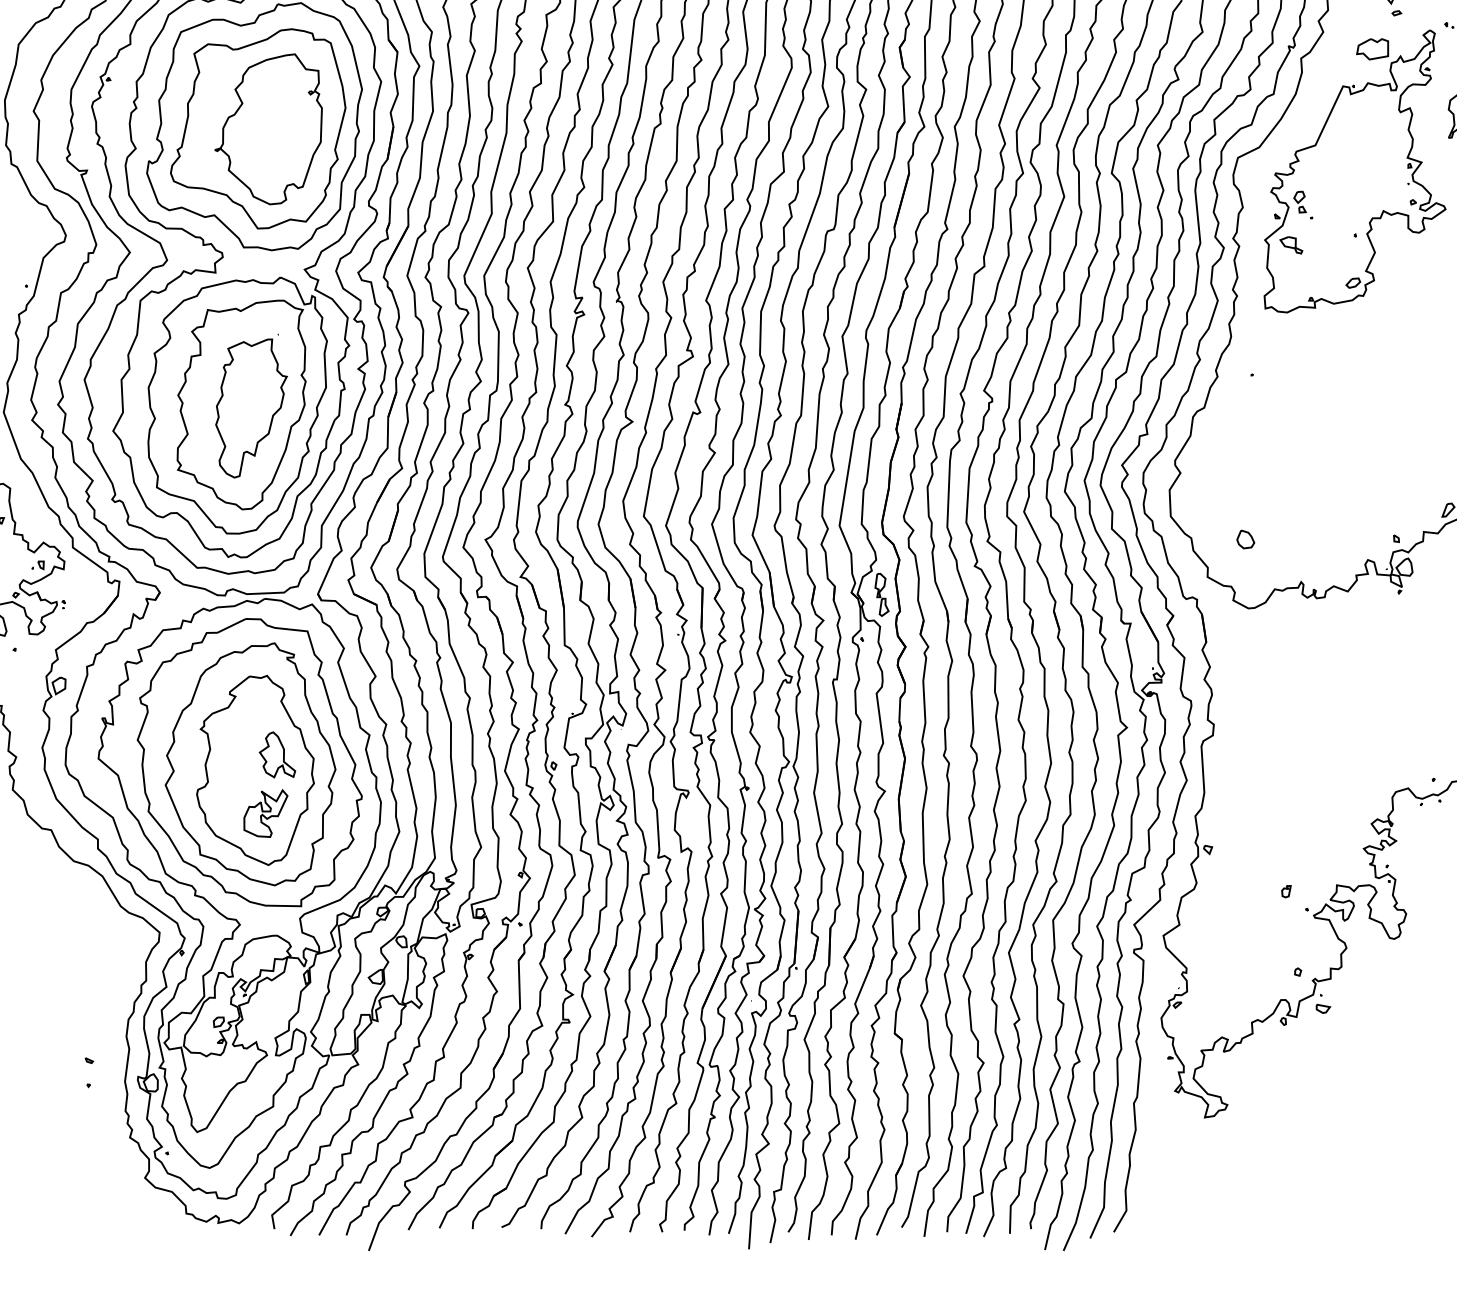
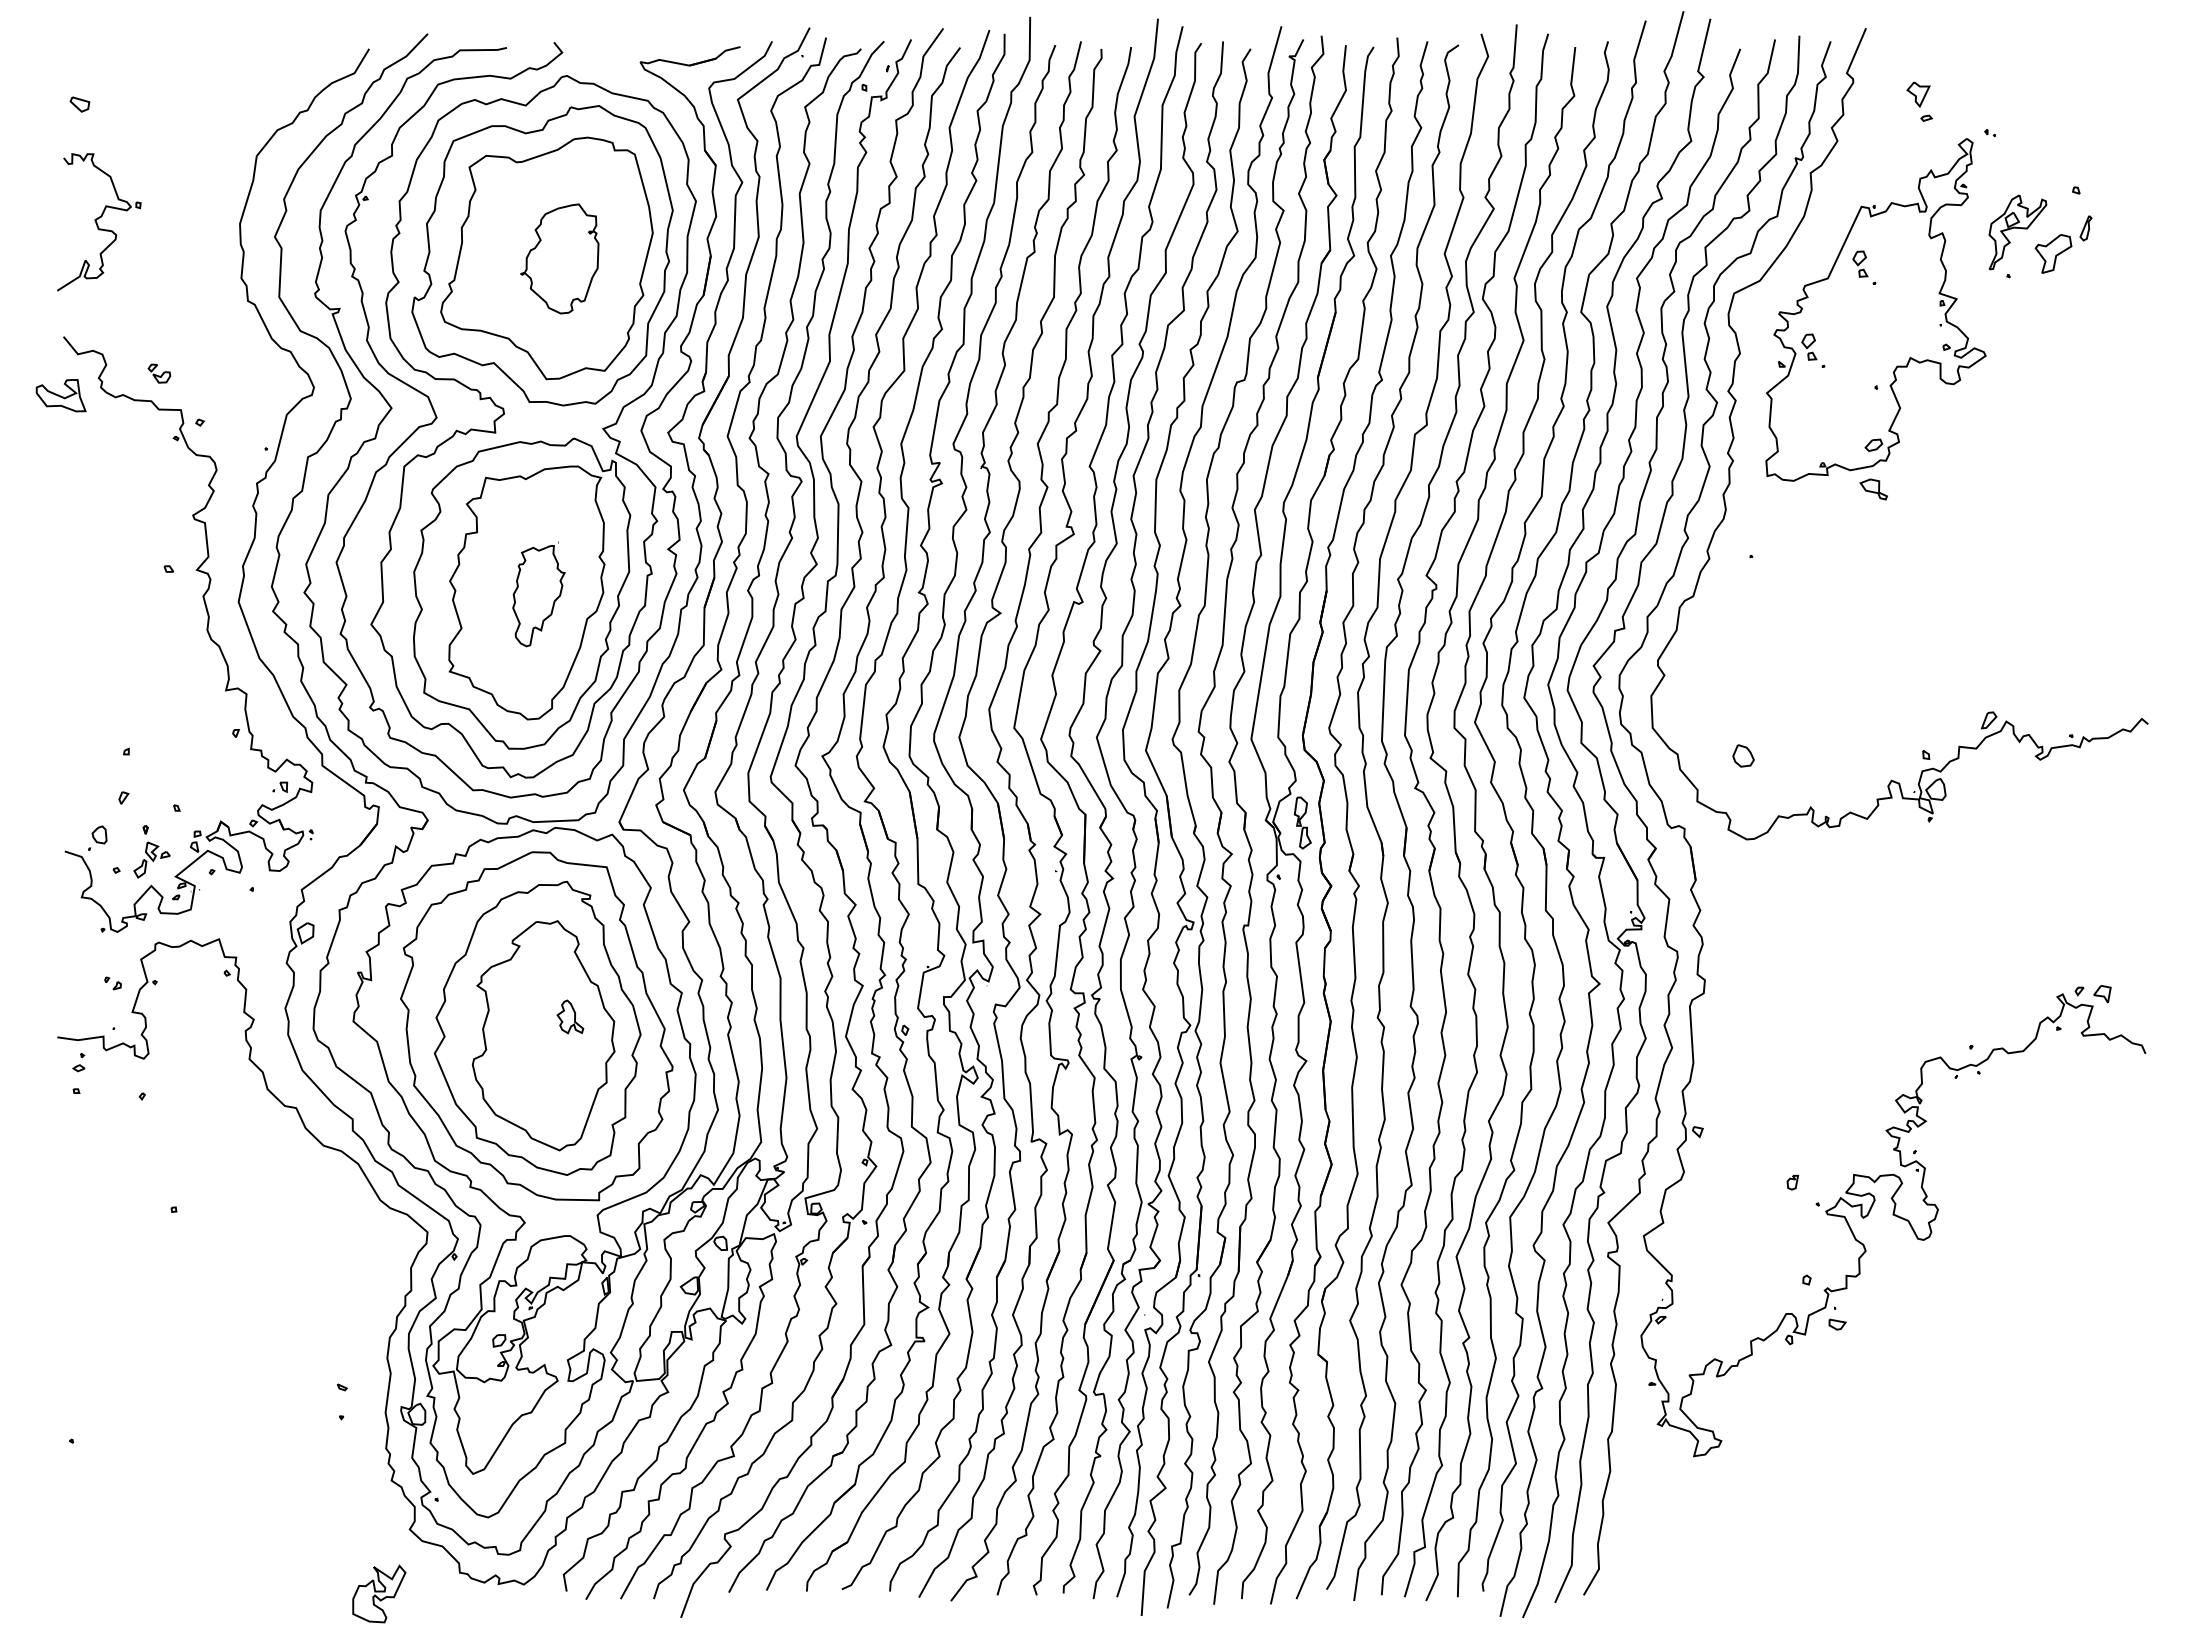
part: (1371, 48) -> (1896, 161), removed
part: (268, 128) -> (559, 258), size x0.6
part: (1345, 136) -> (1864, 267), added
part: (1291, 245) -> (1873, 489), moved
part: (251, 406) -> (538, 594), size x0.6
part: (277, 754) -> (570, 1016), size x0.6
part: (266, 813) -> (379, 1593), moved

